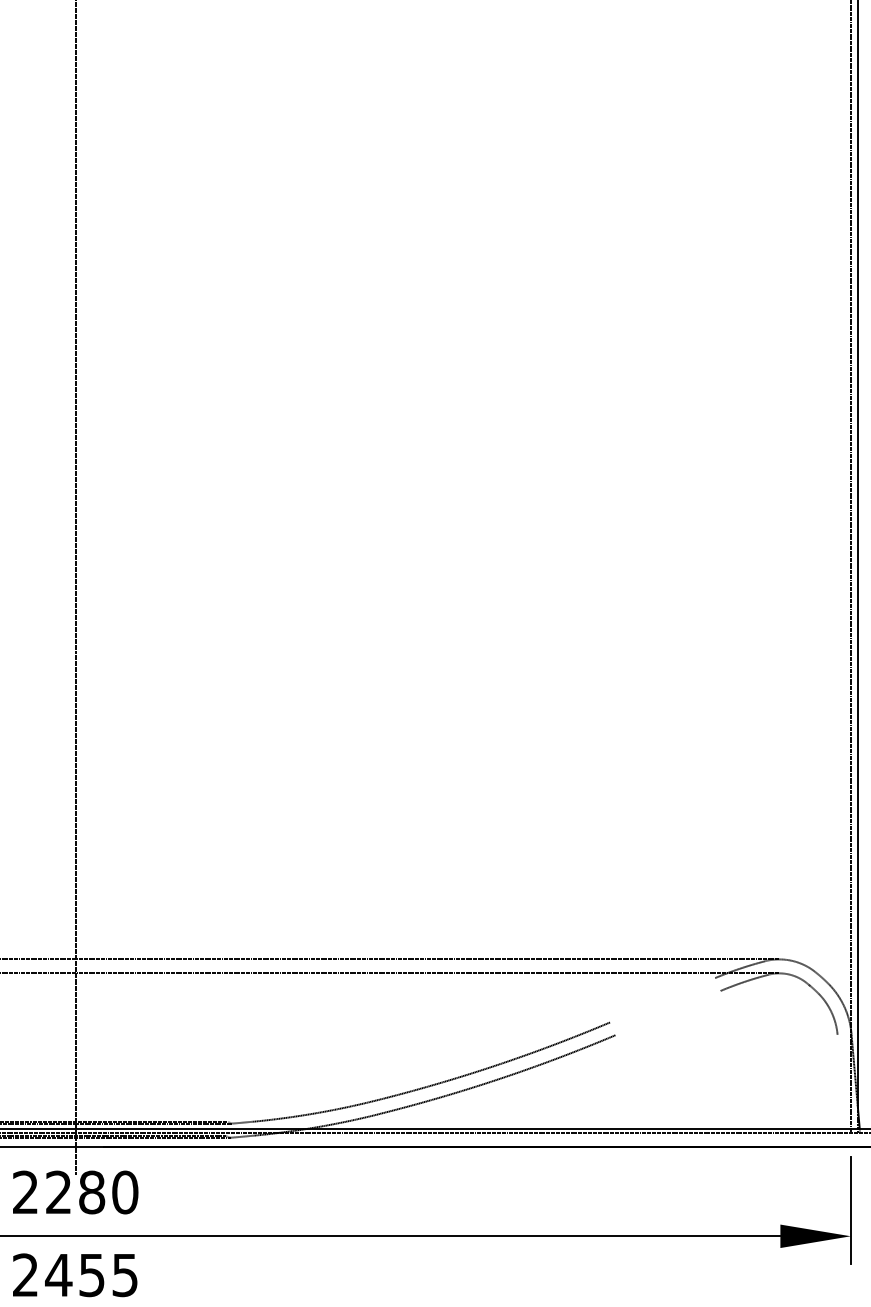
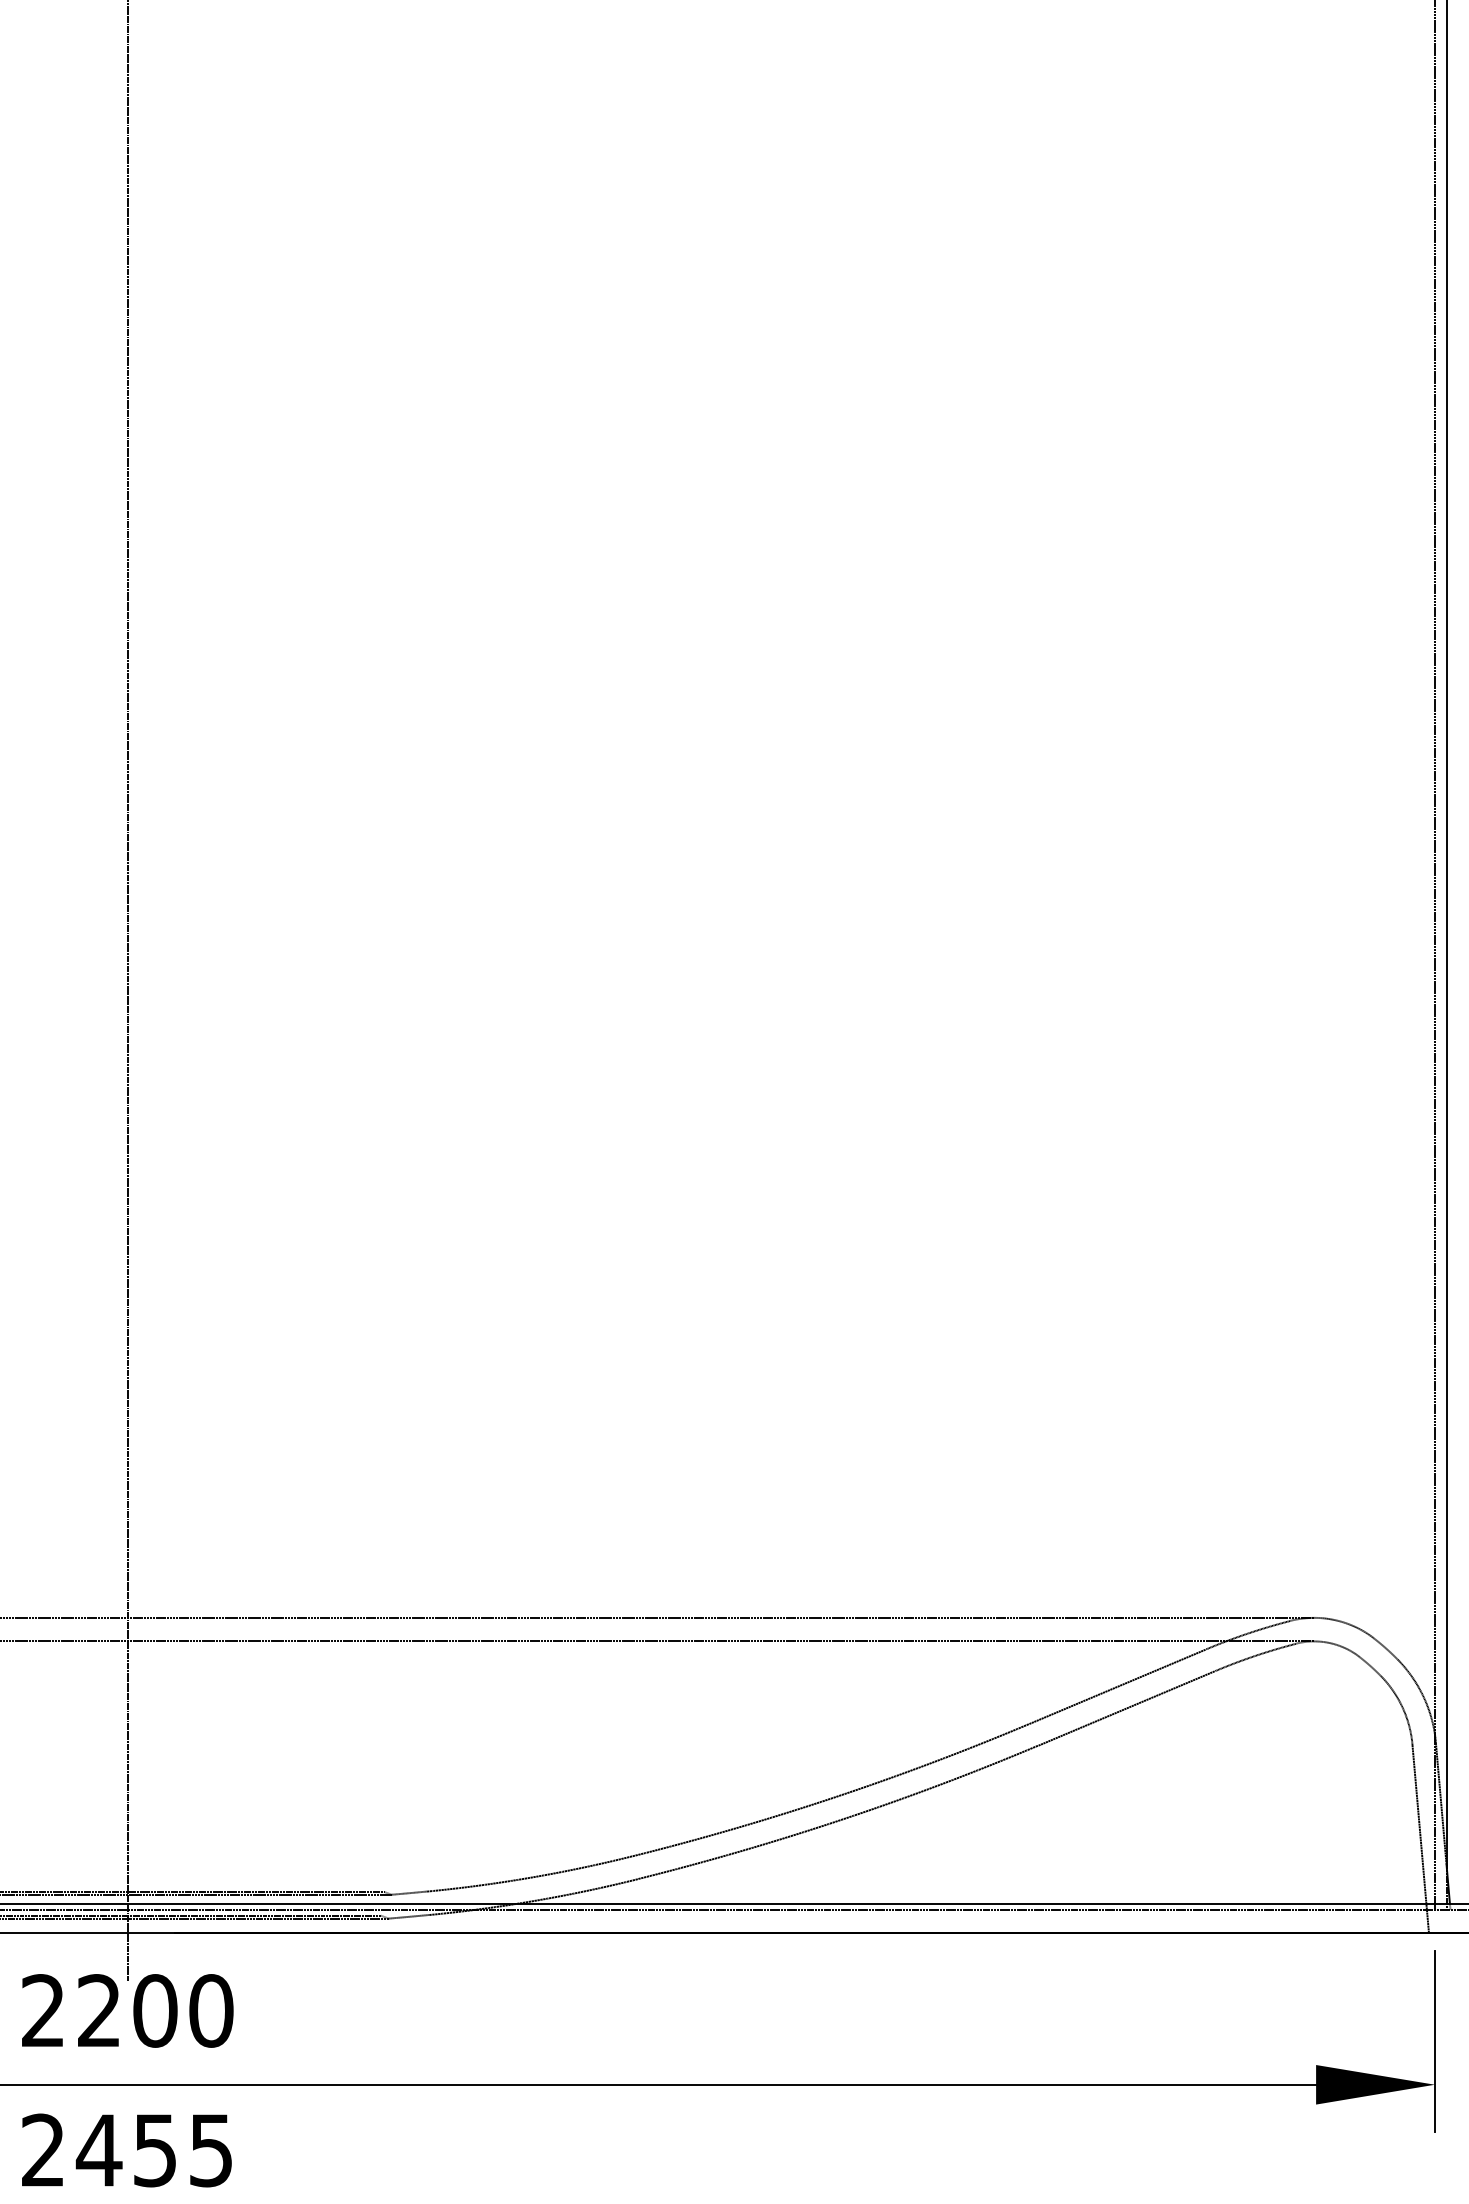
line: (662, 1000) -> (1117, 1687), added
line: (667, 1013) -> (1125, 1709), added
line: (842, 1090) -> (1420, 1838), added
text: (92, 1192) -> (156, 2010), 2280 -> 2200

